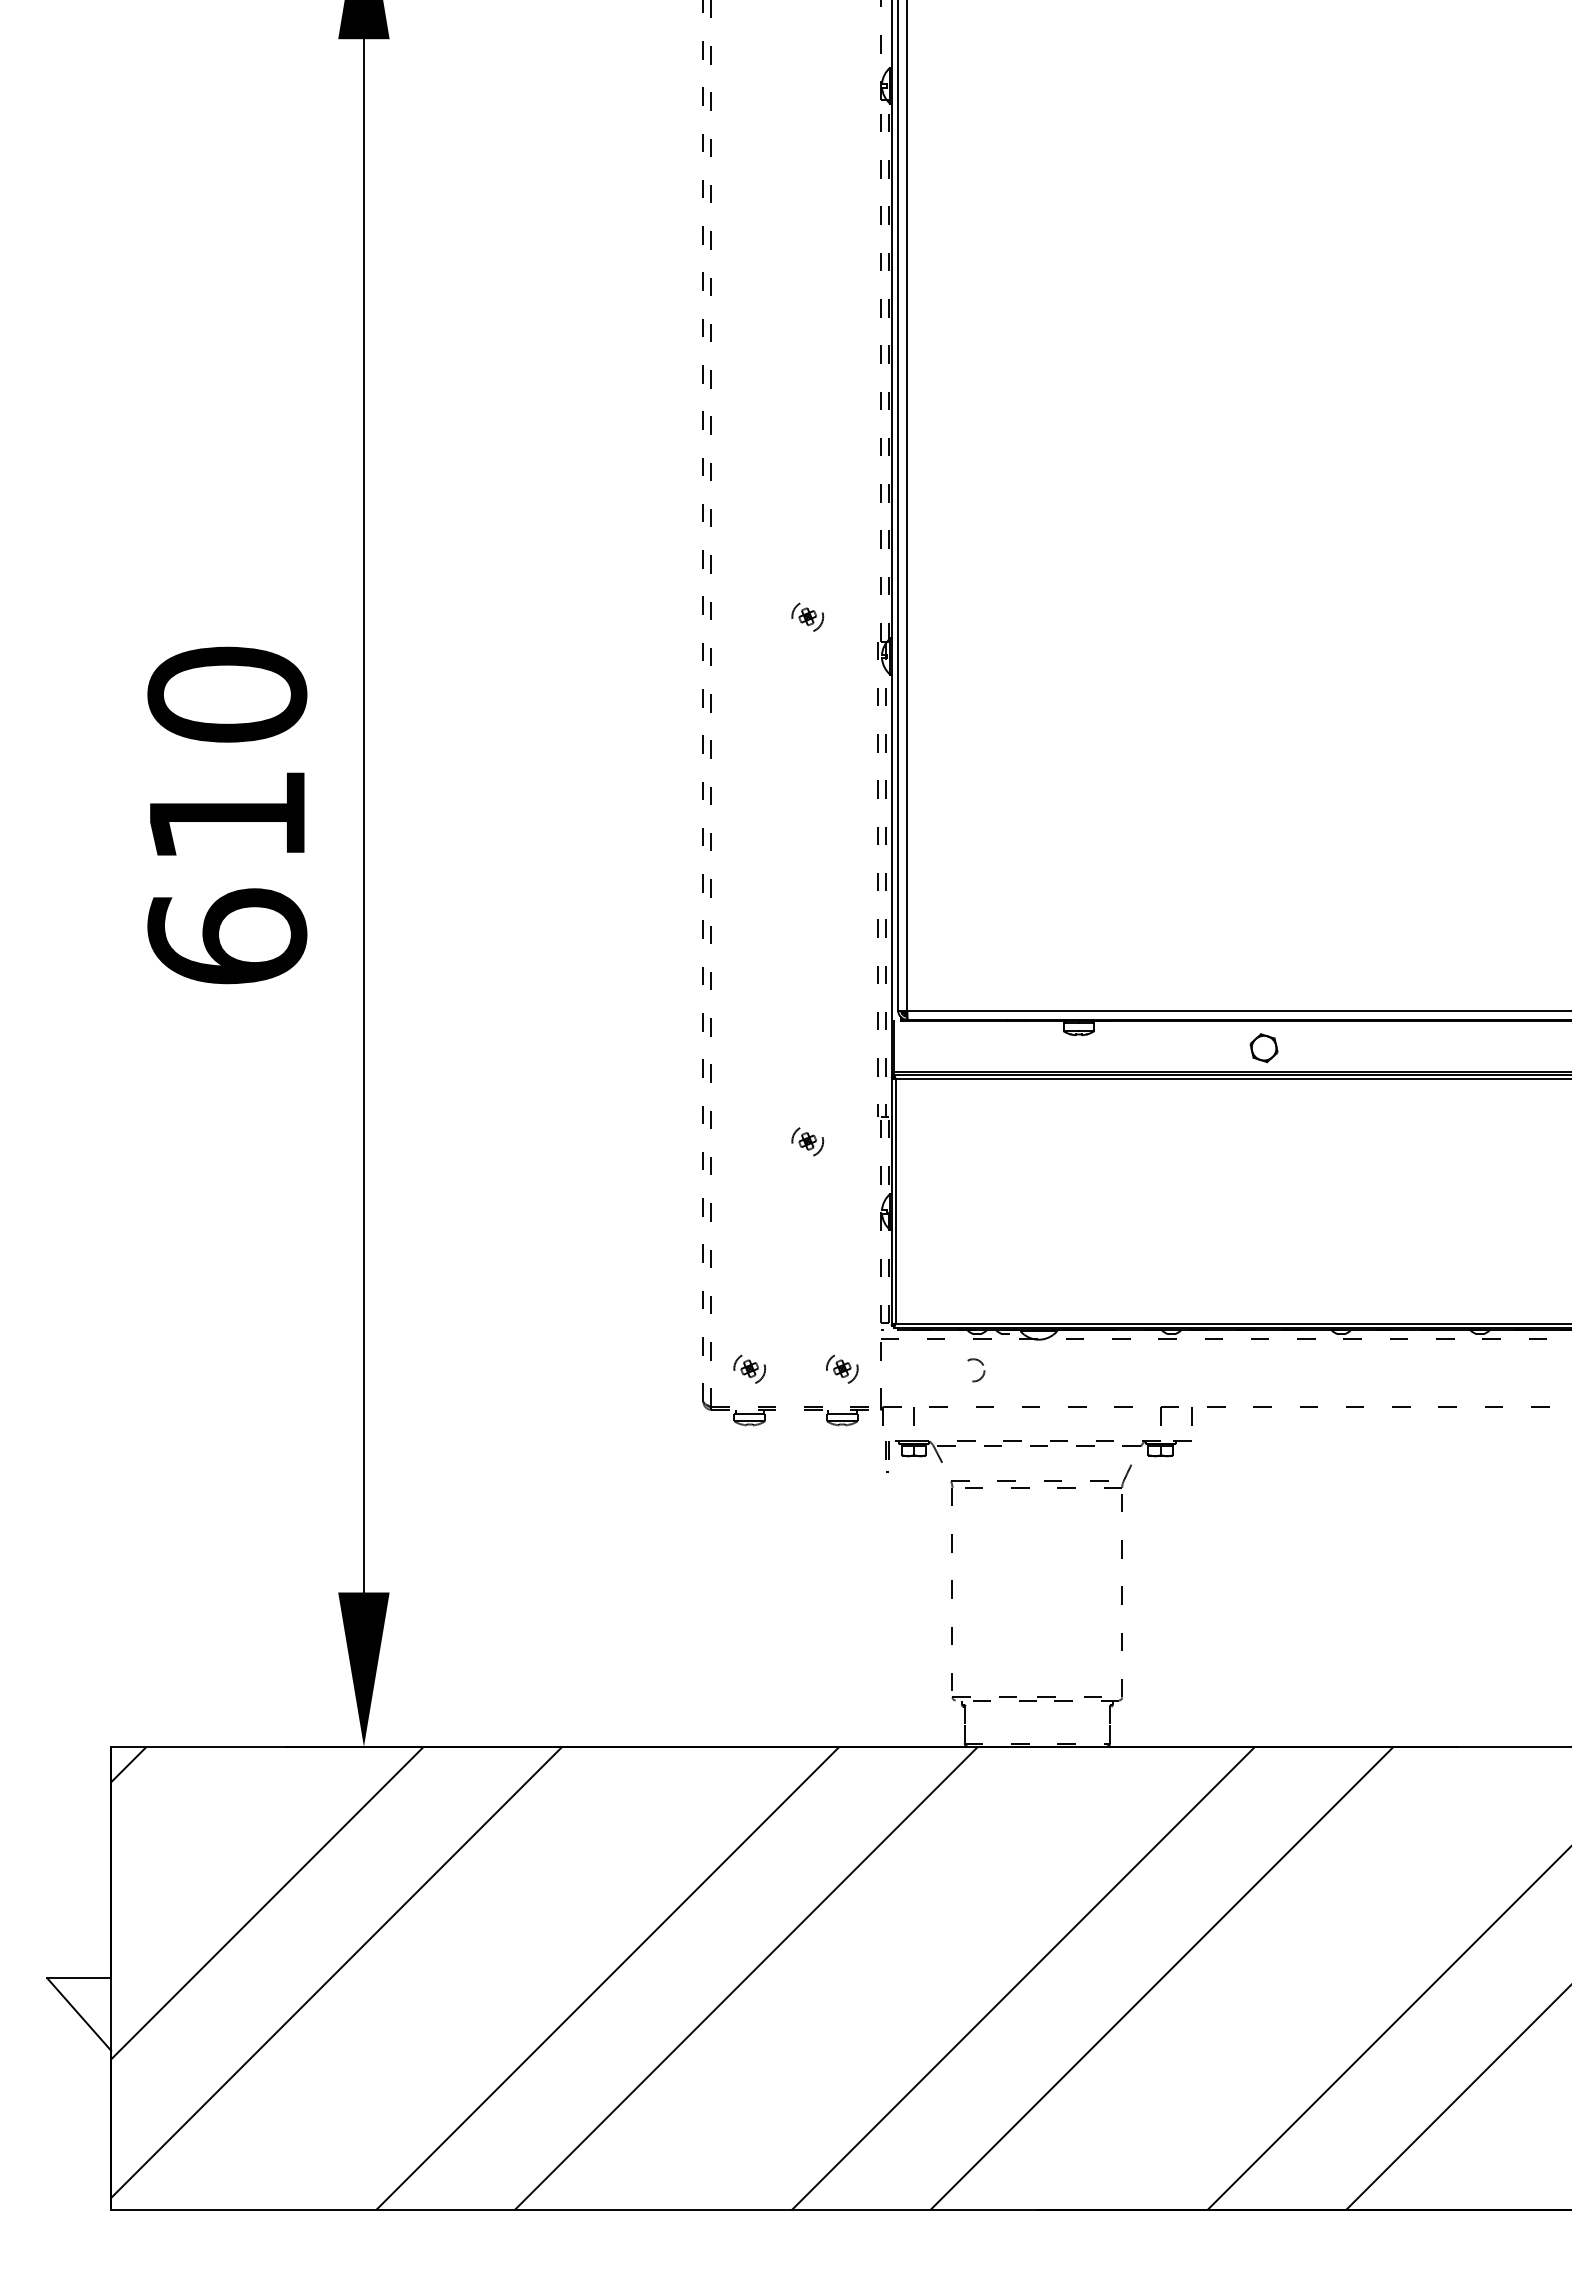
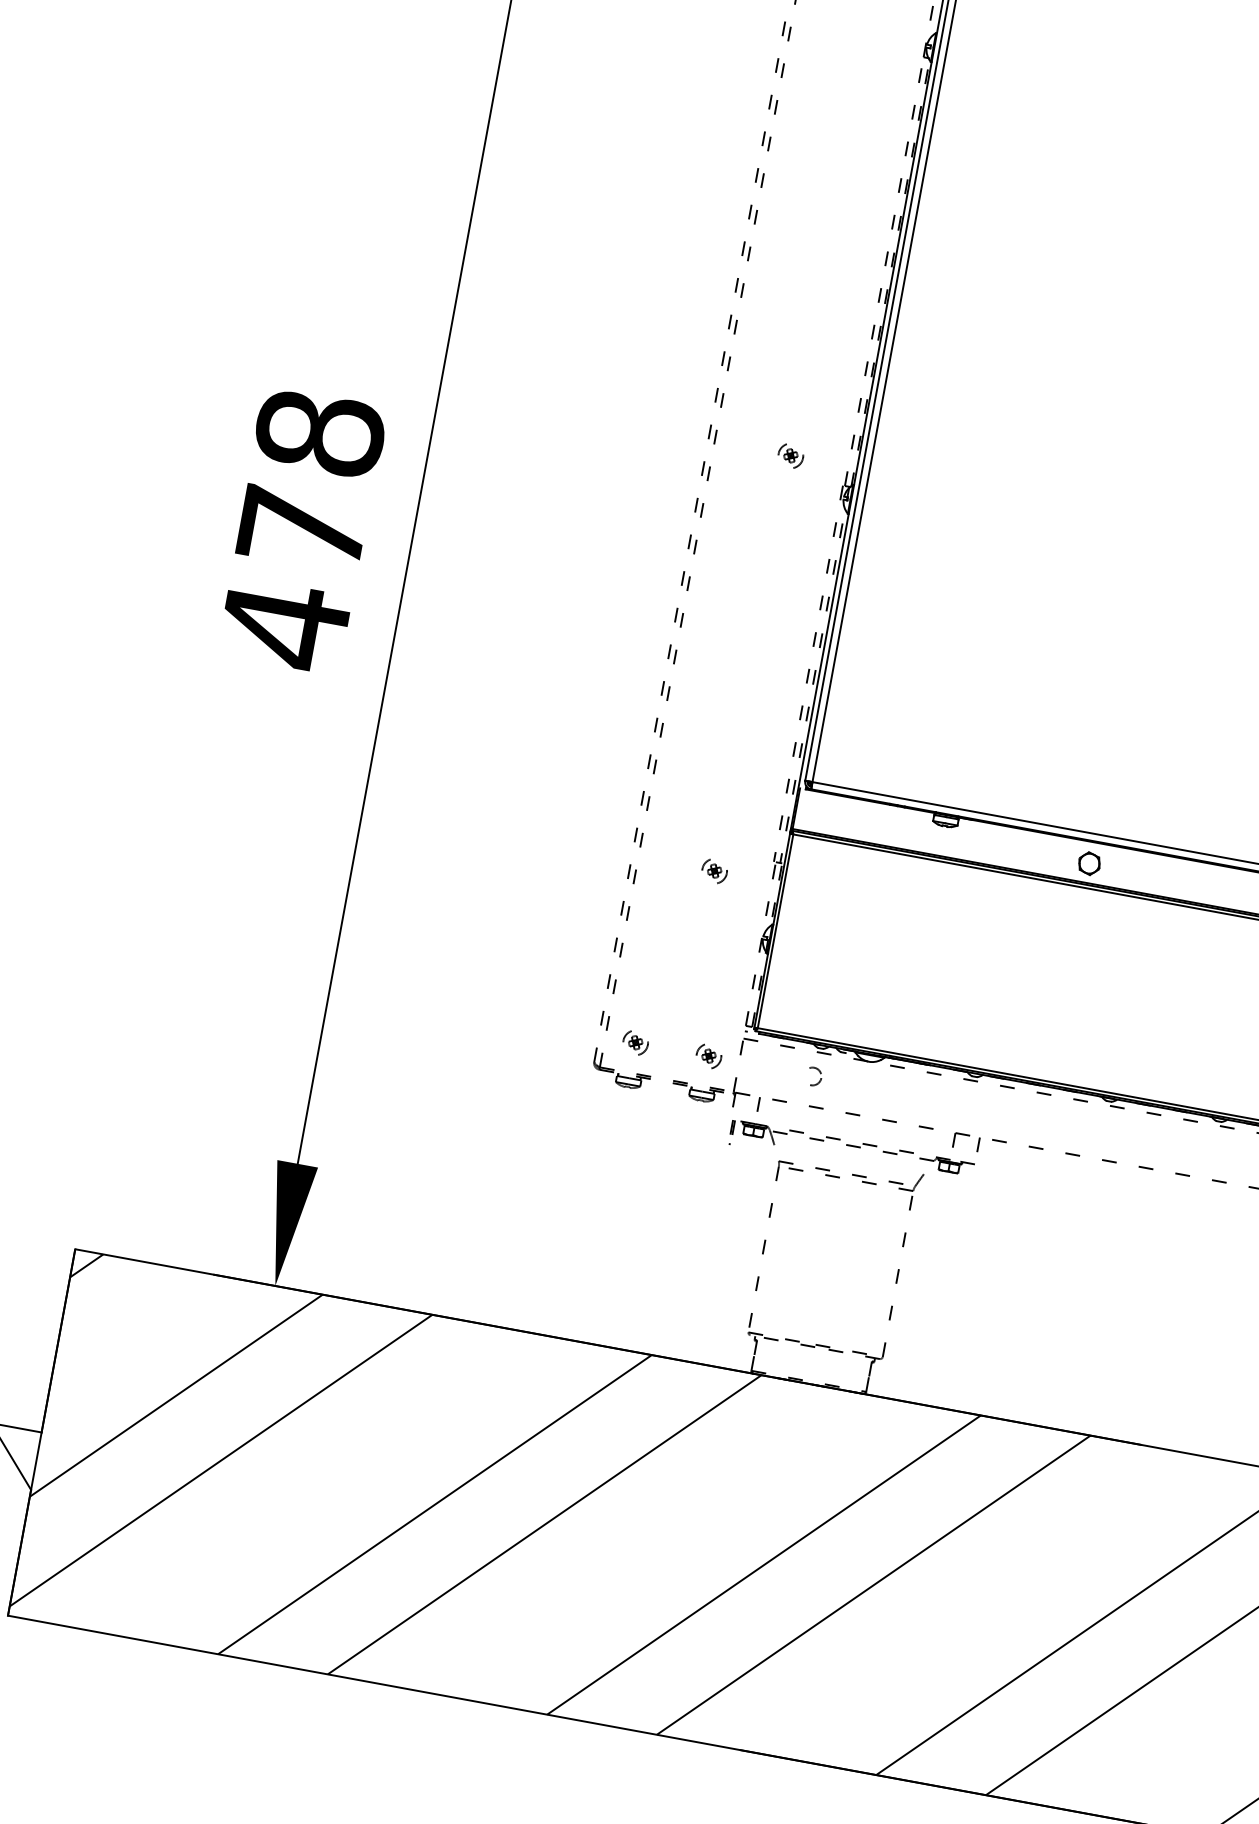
text: (227, 817) -> (302, 530), 610 -> 478

